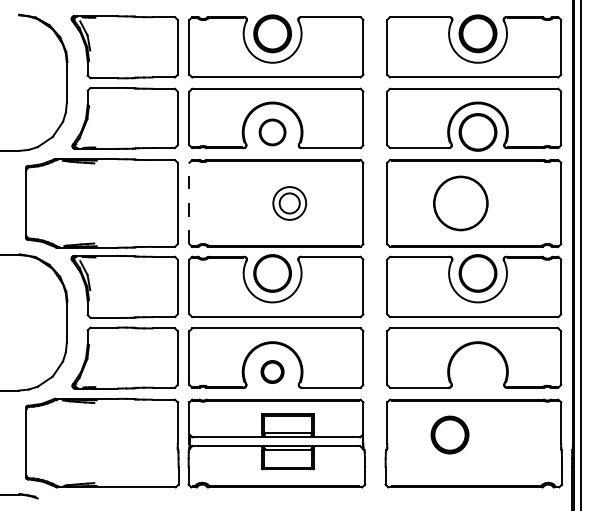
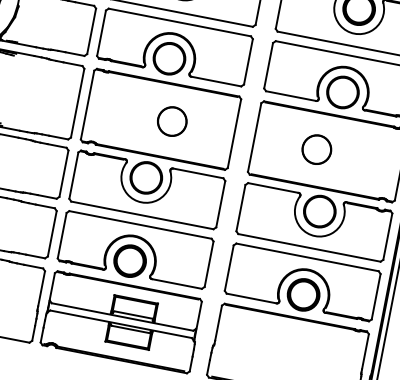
circle: (272, 132) -> (169, 58), size x1.43
line: (189, 203) -> (87, 105), dashed -> solid
circle: (289, 203) -> (172, 121), size x1.67
part: (460, 203) -> (316, 149), size x0.62
part: (272, 371) -> (130, 260), size x1.67
part: (449, 434) -> (303, 294), moved

